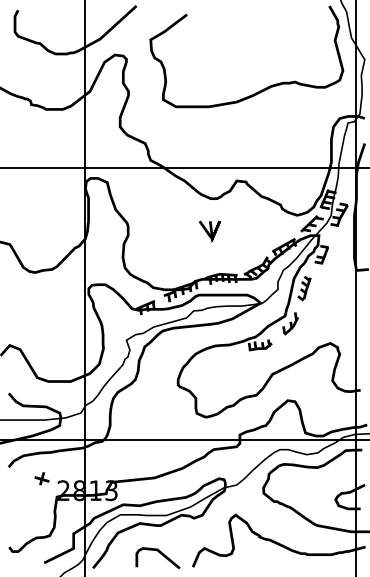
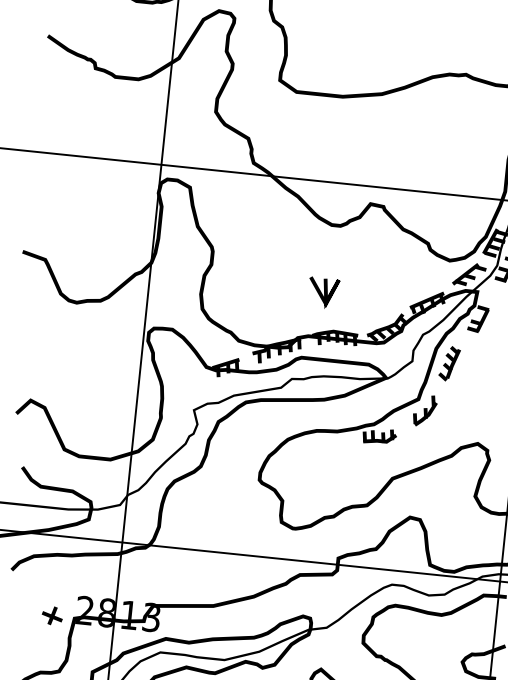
line: (208, 231) -> (321, 292), moved
part: (41, 478) -> (51, 615), moved

